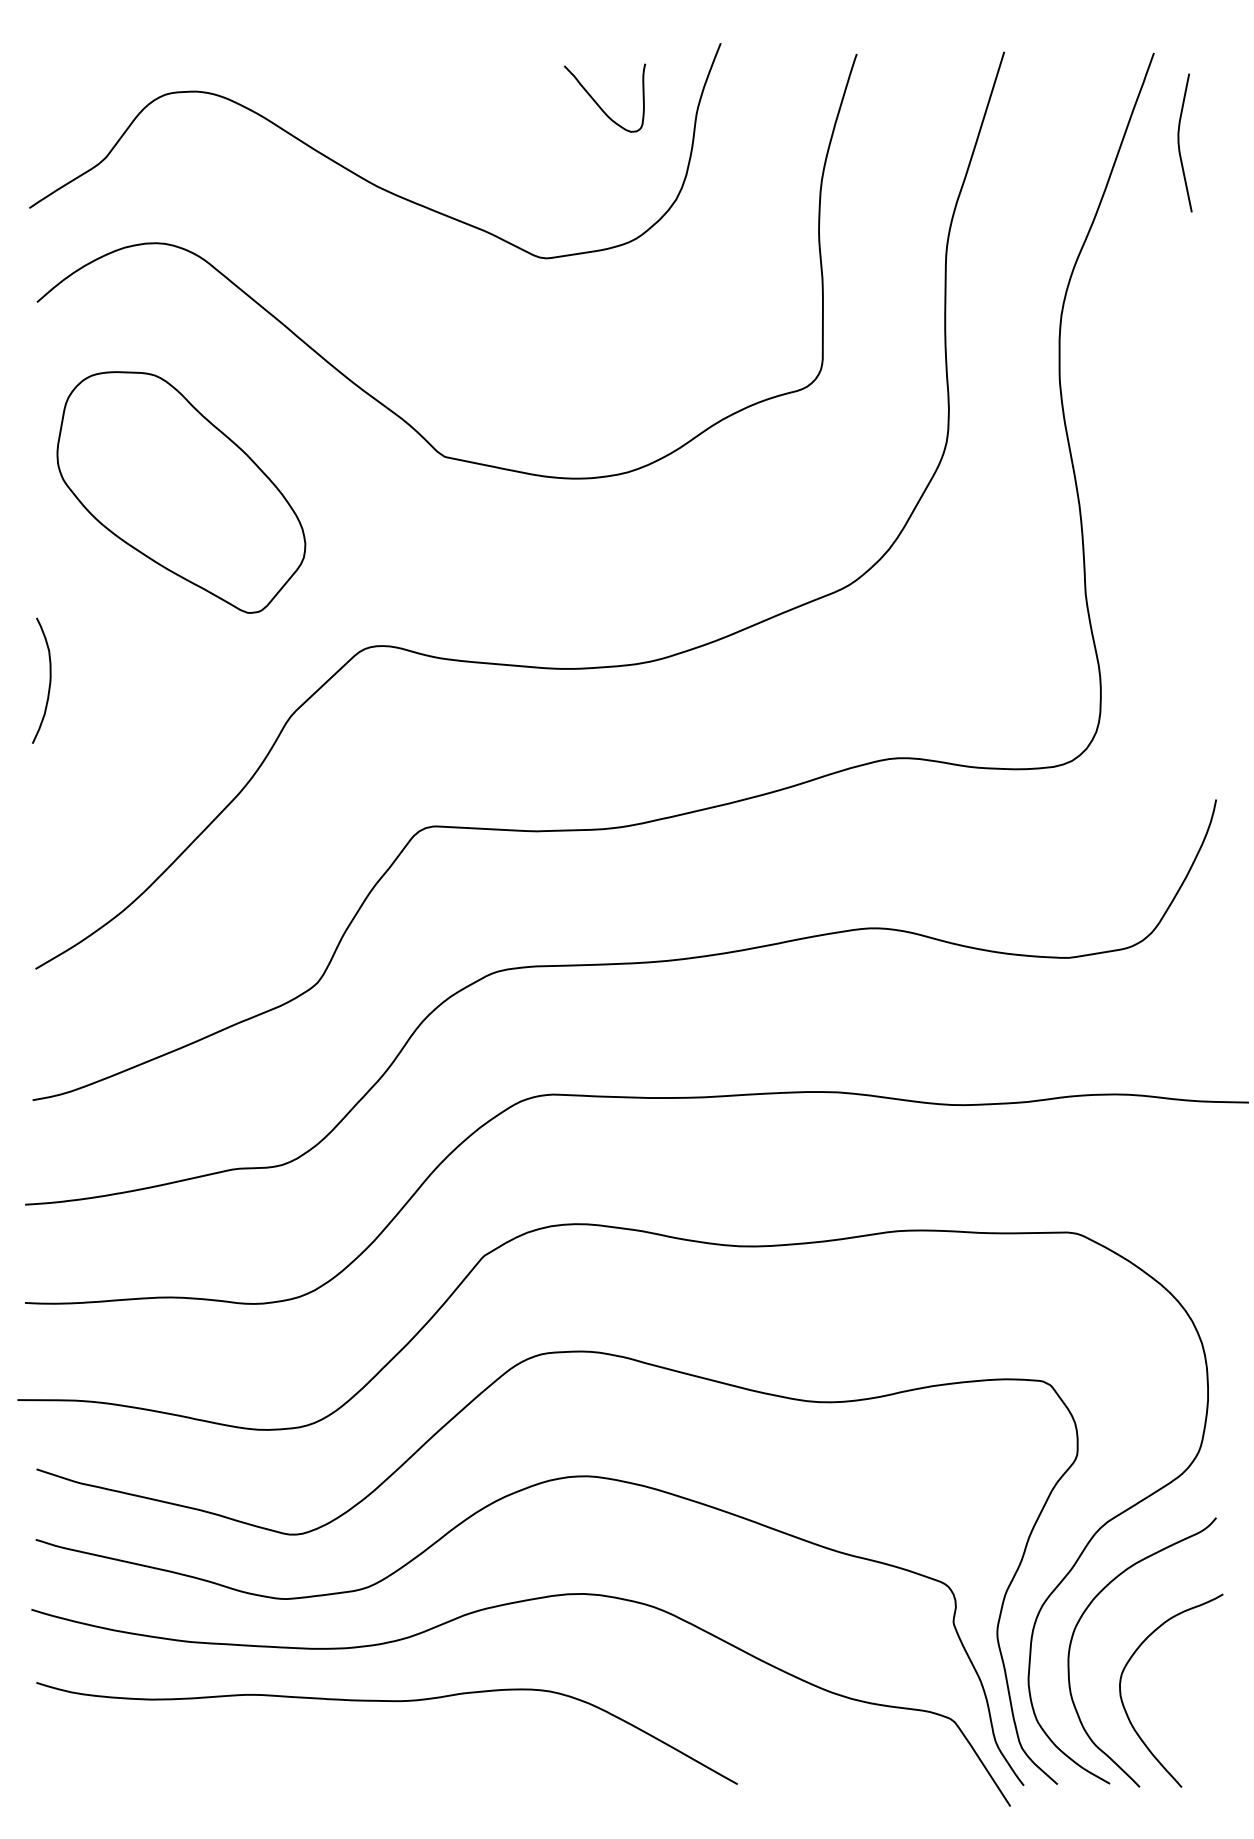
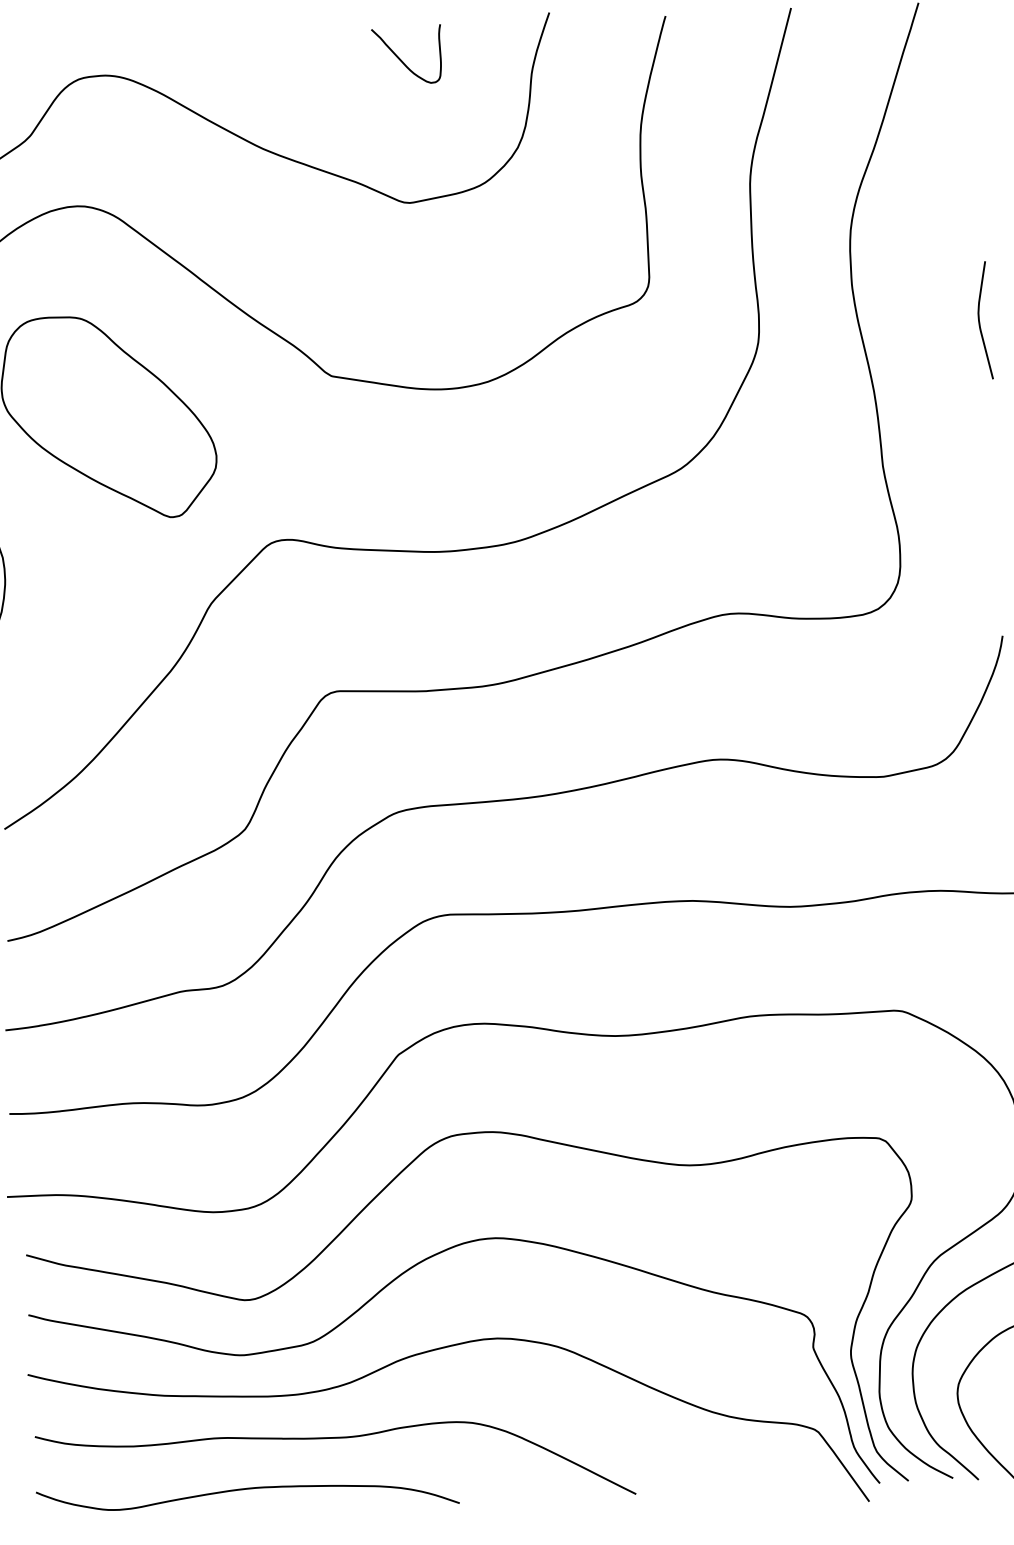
curve: (597, 102) -> (401, 59), moved
curve: (1179, 142) -> (979, 320), moved
curve: (282, 1756) -> (247, 1489), added

